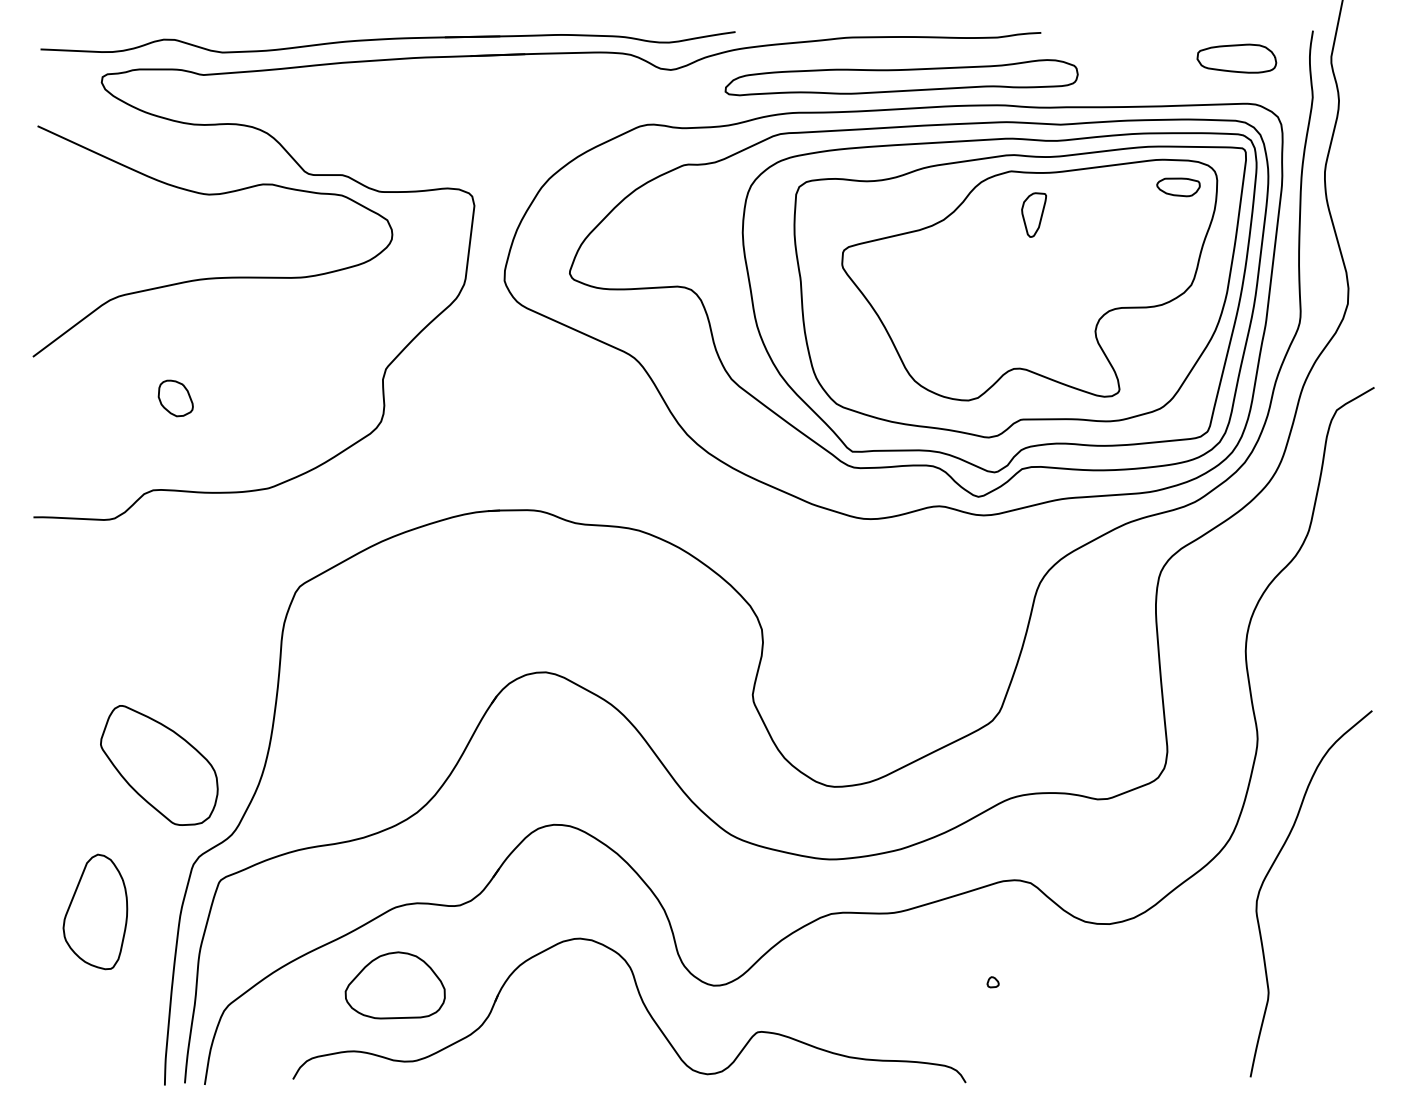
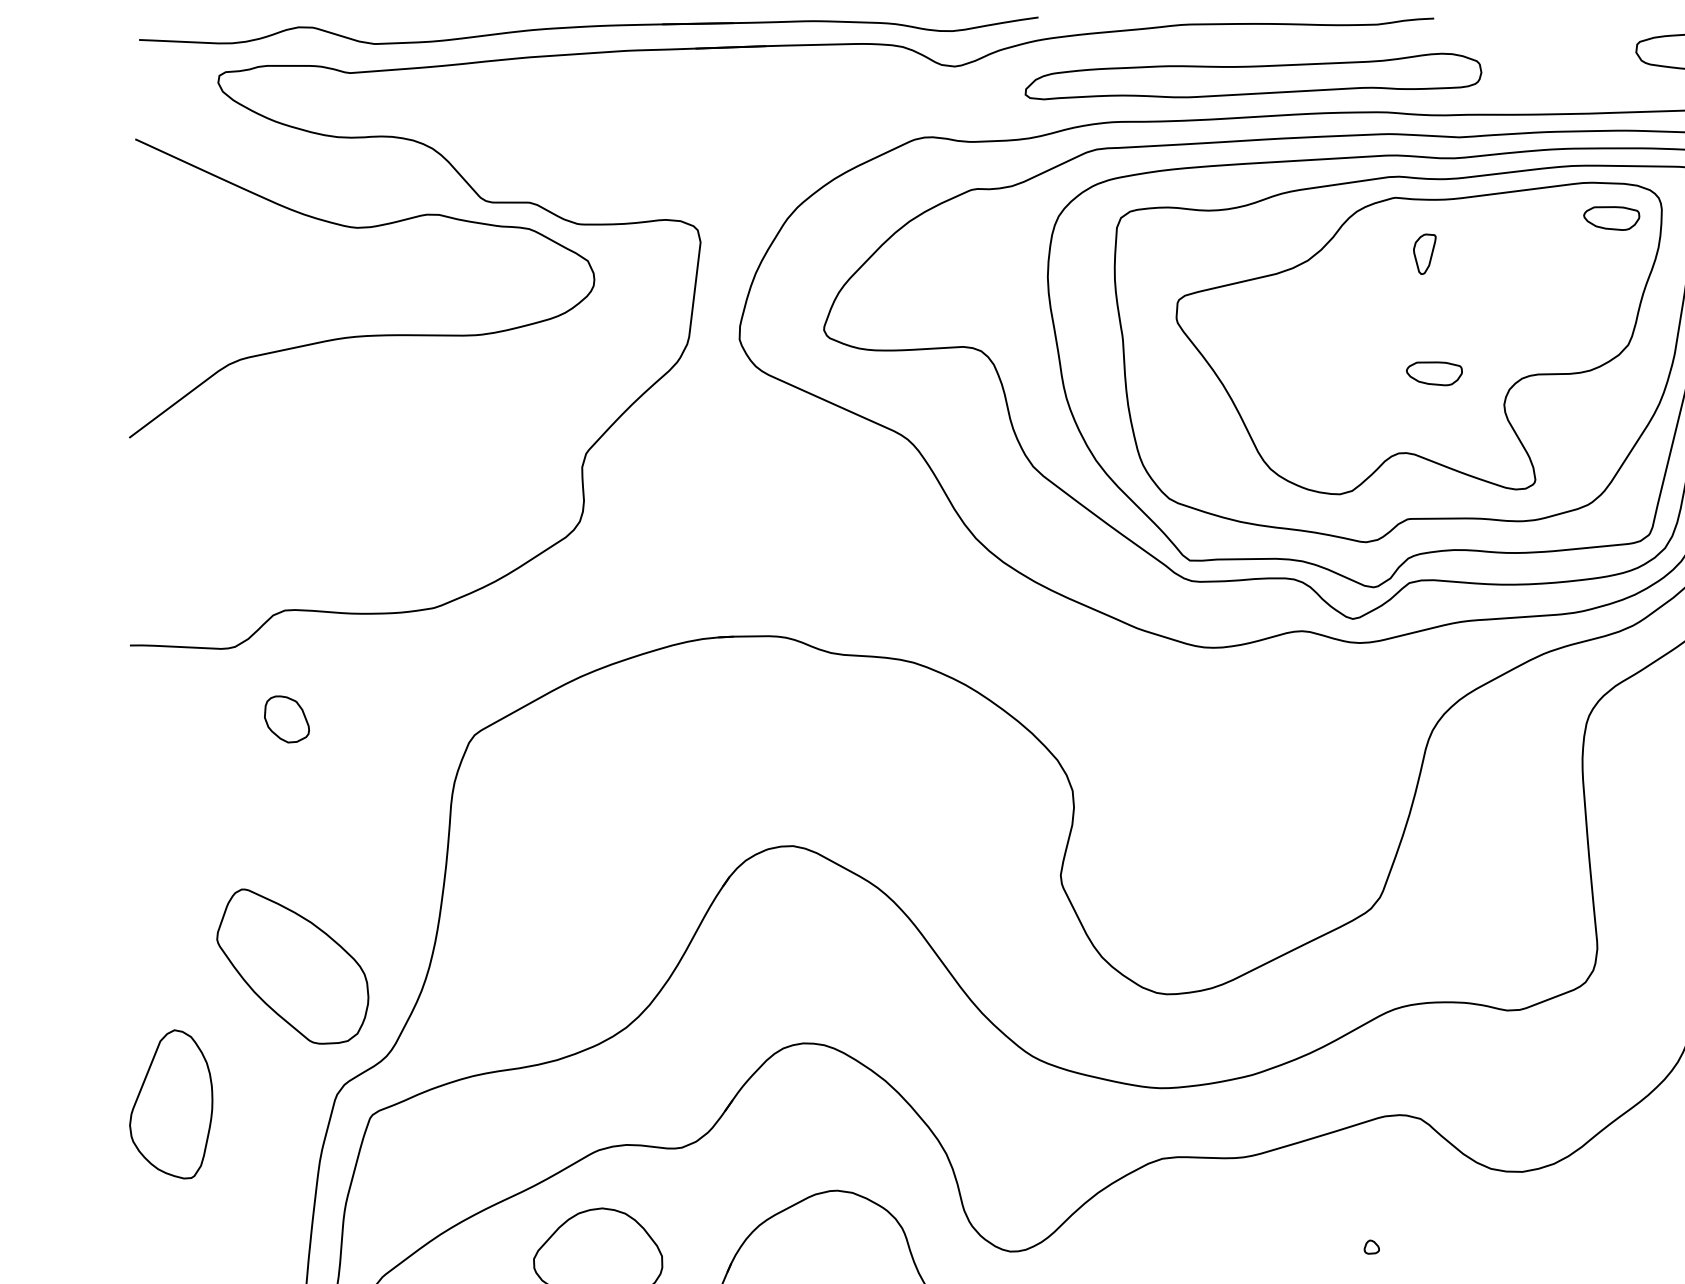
part: (1033, 214) -> (1424, 253), size x0.7
part: (1041, 307) -> (1434, 373), added
part: (175, 398) -> (286, 719), moved
part: (95, 911) -> (171, 1103), moved

